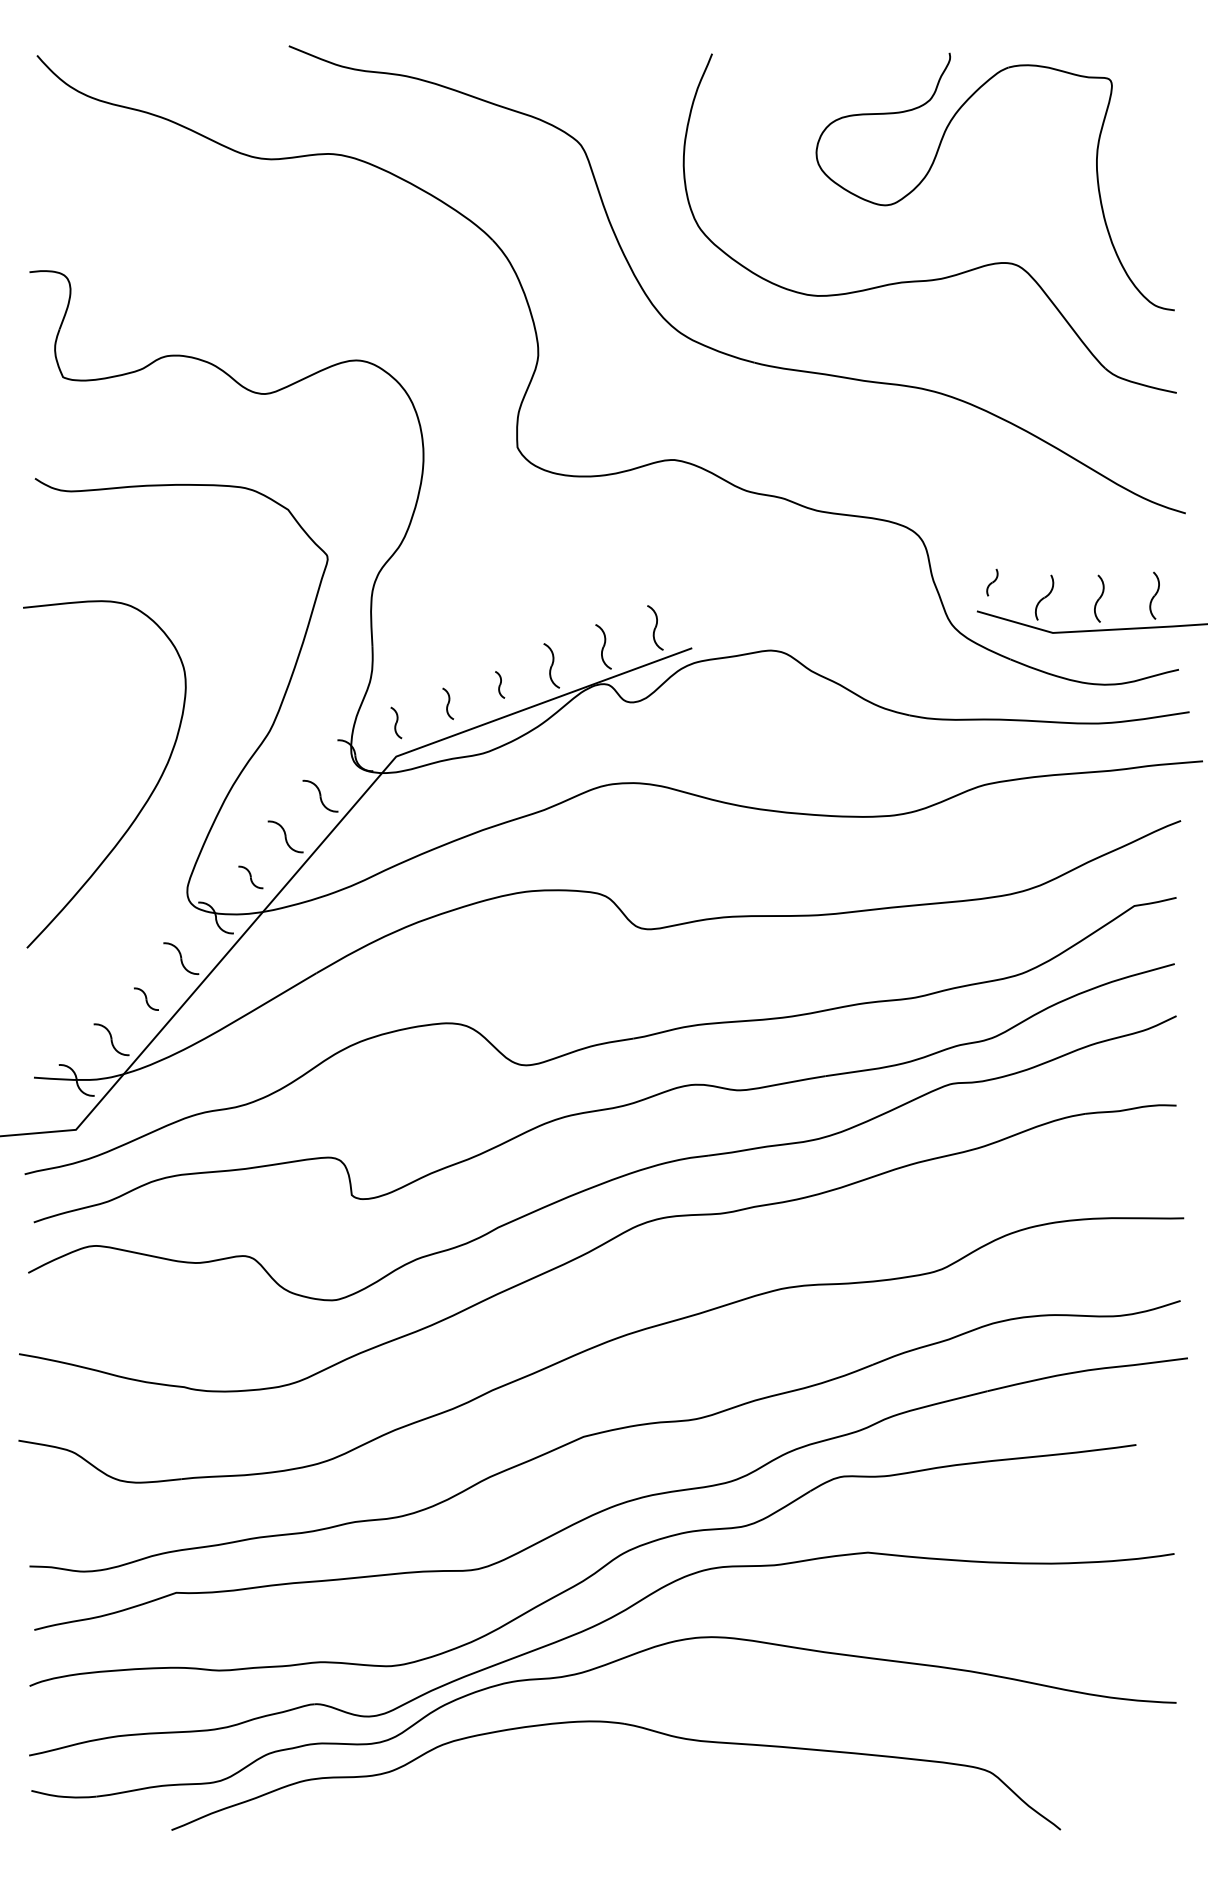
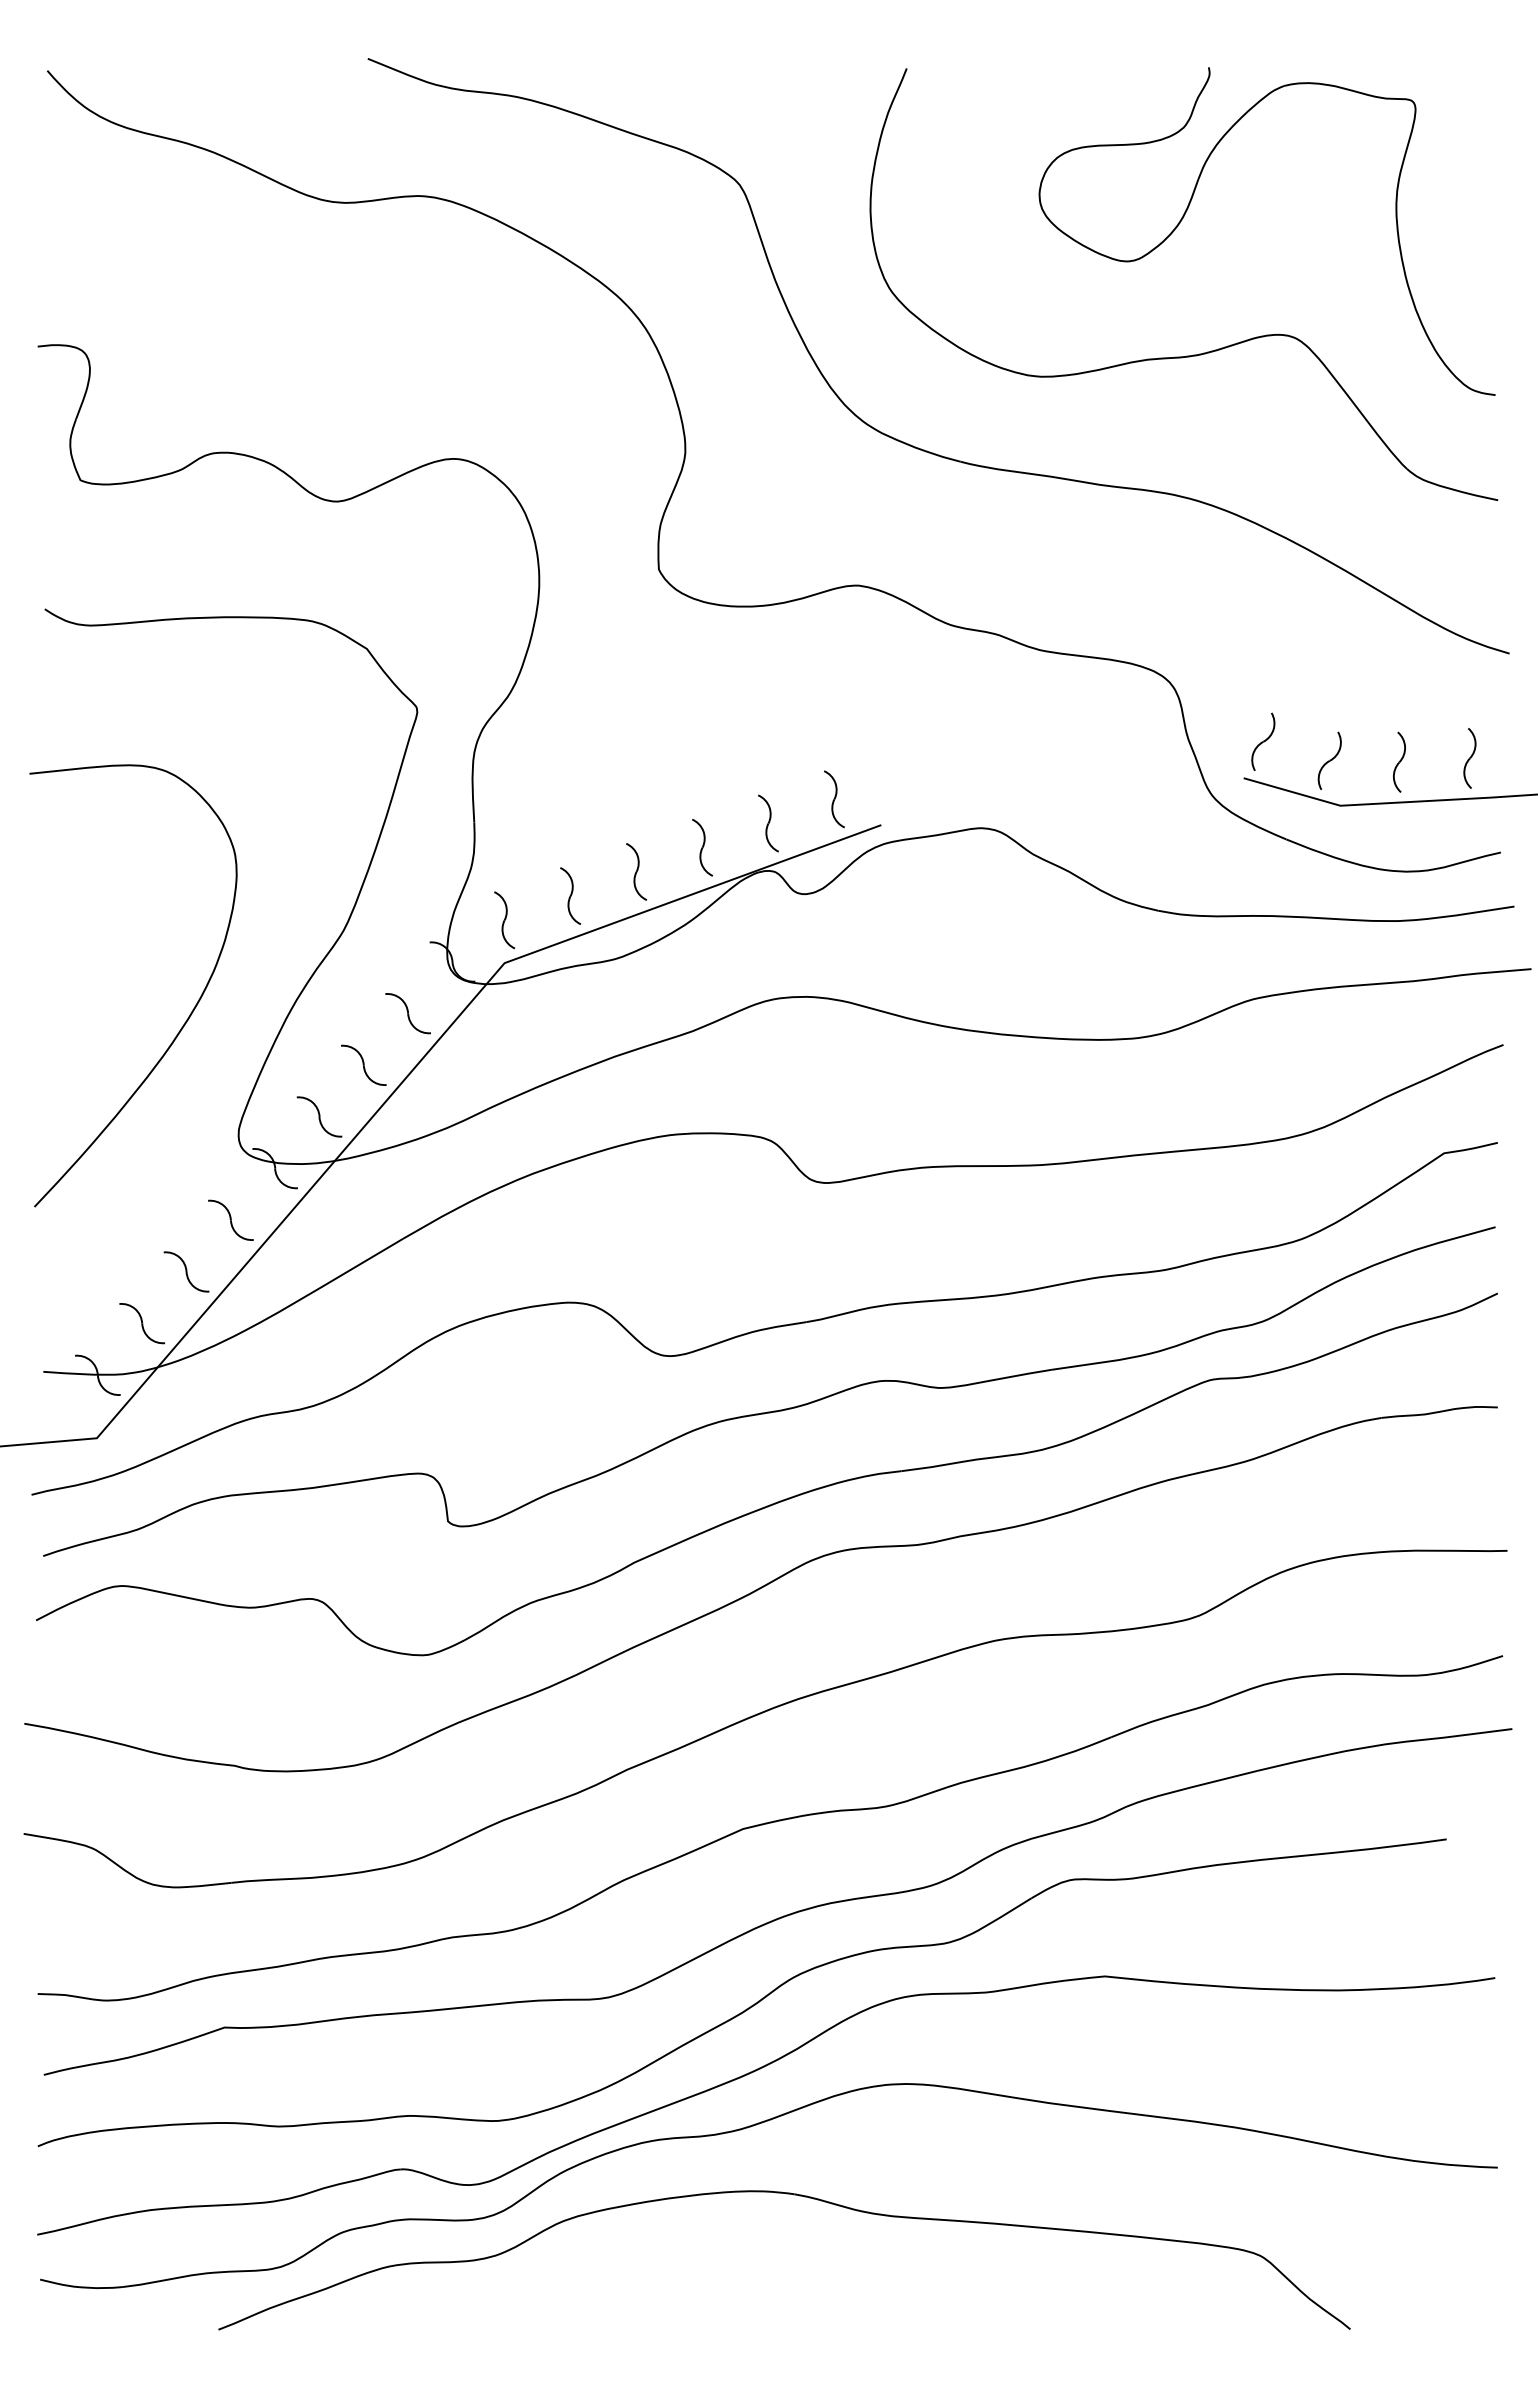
part: (992, 582) -> (1263, 741), size x1.67
part: (499, 684) -> (636, 871), size x1.67
part: (448, 703) -> (570, 895), size x1.43
part: (396, 723) -> (504, 920), size x1.43
part: (250, 877) -> (319, 1116), size x1.43
part: (146, 998) -> (186, 1271), size x1.43

